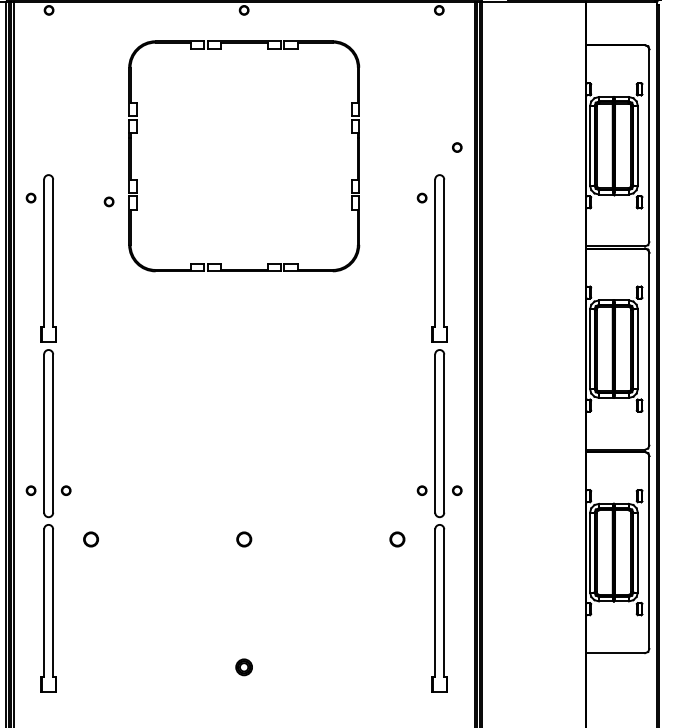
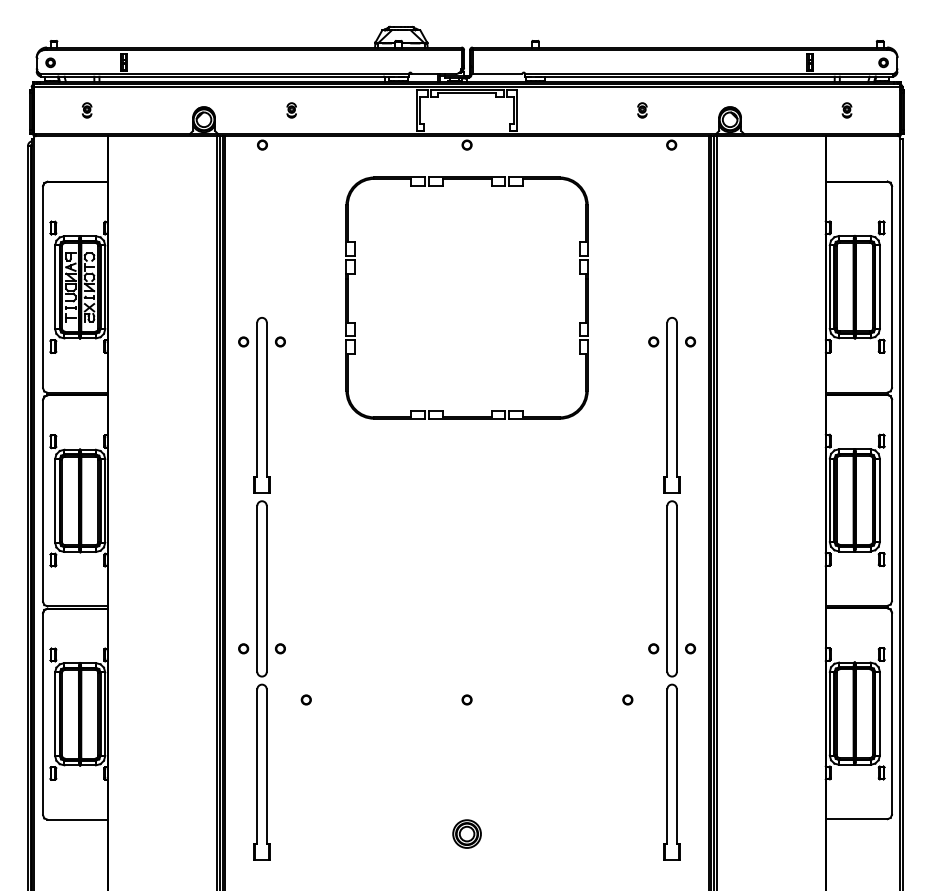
part: (457, 147) -> (690, 341), moved
part: (109, 201) -> (280, 341), moved
part: (90, 539) -> (305, 699), size x0.62
part: (243, 539) -> (466, 699), size x0.62
part: (397, 539) -> (627, 699), size x0.62
part: (243, 666) -> (466, 833), size x1.67

